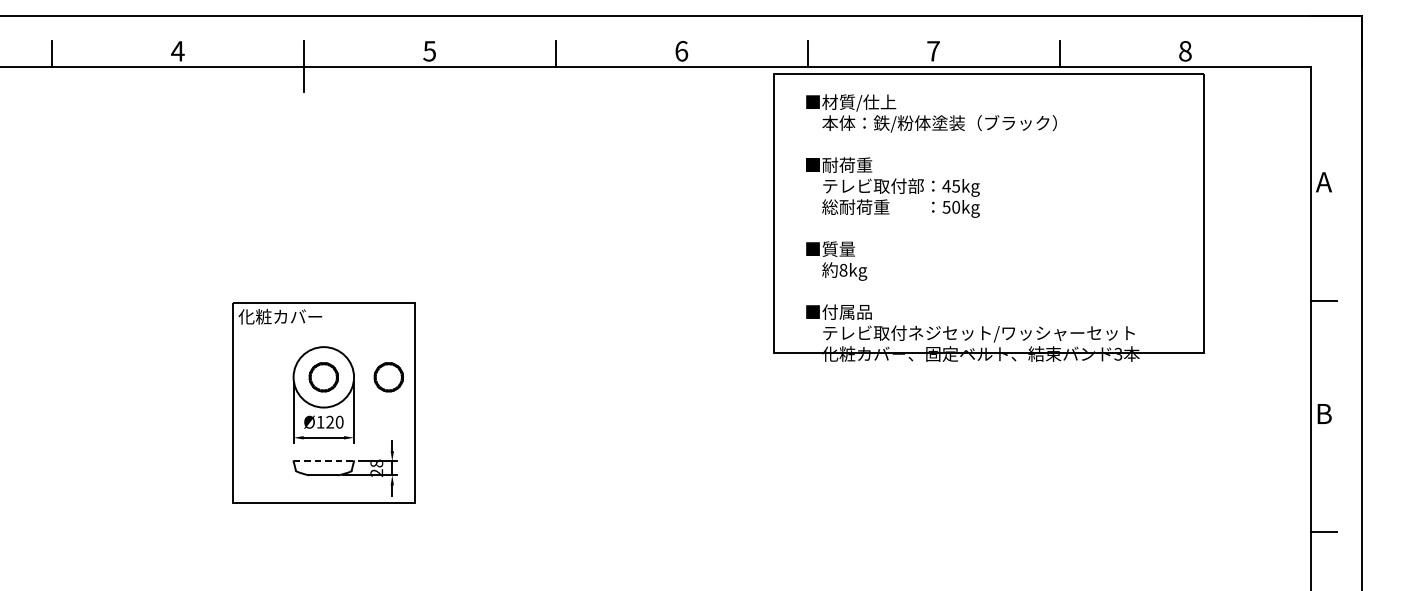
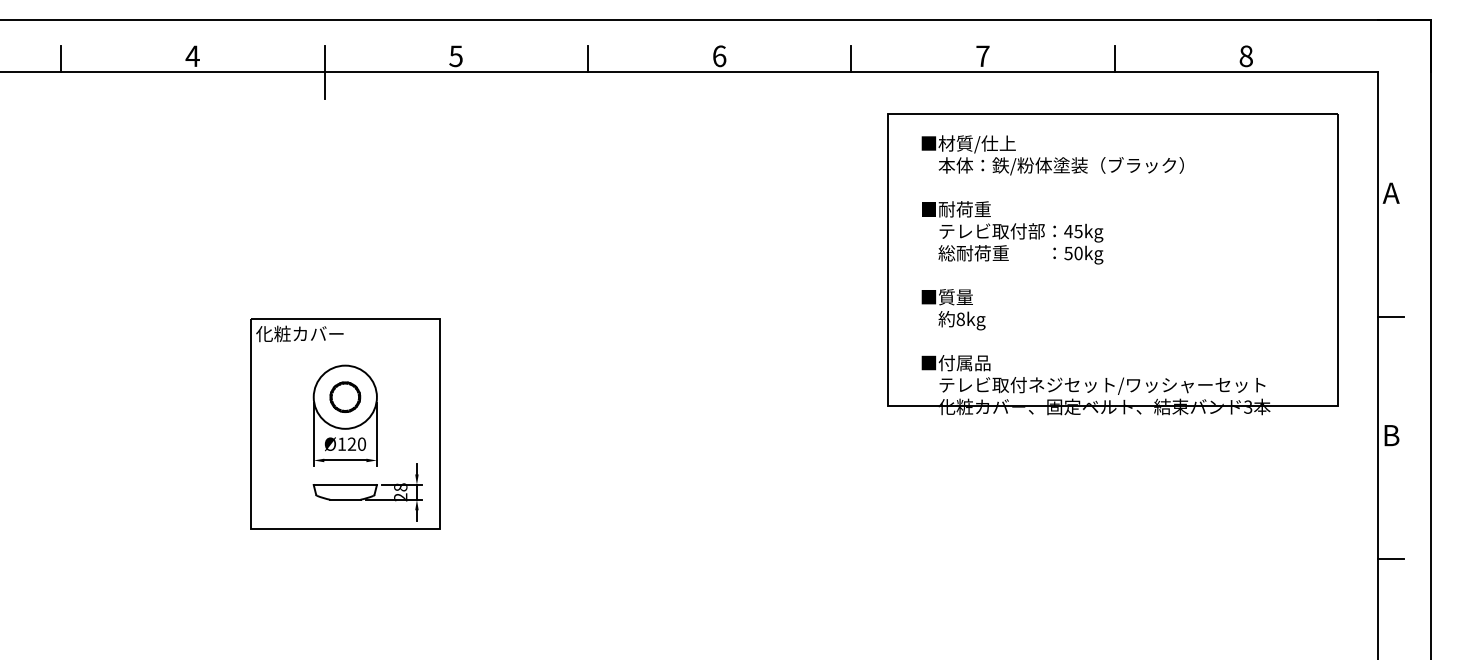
part: (988, 217) -> (1112, 264), moved
part: (388, 376) -> (413, 396), removed
line: (323, 461) -> (345, 485), dashed -> solid

